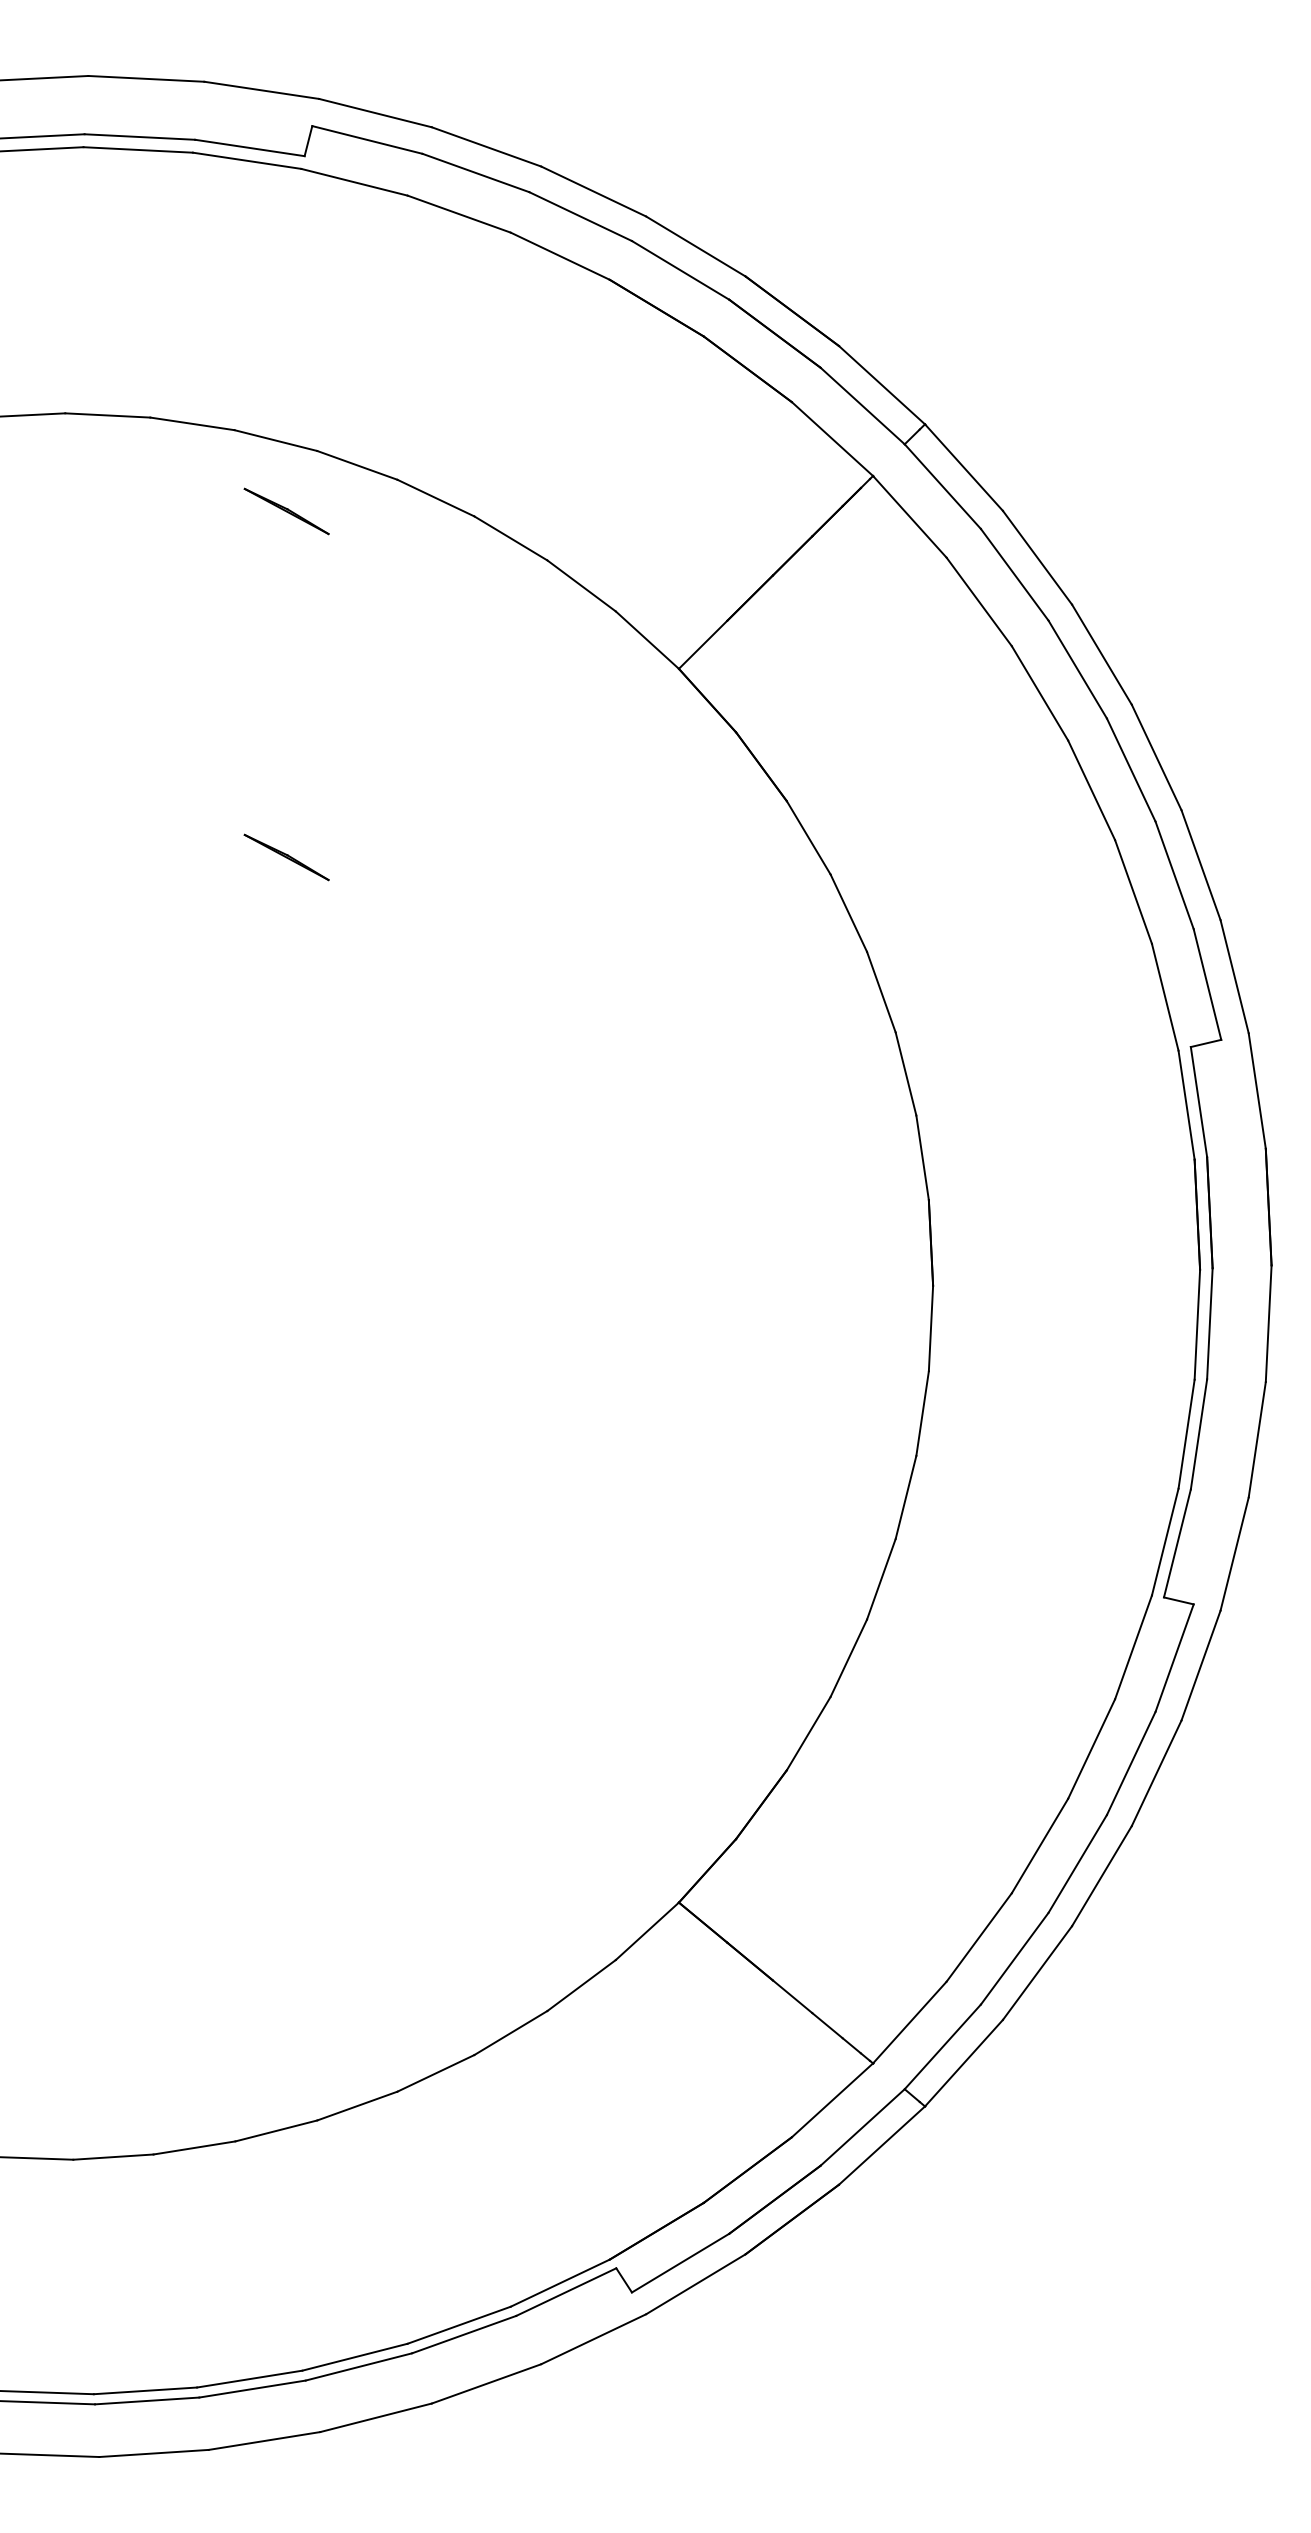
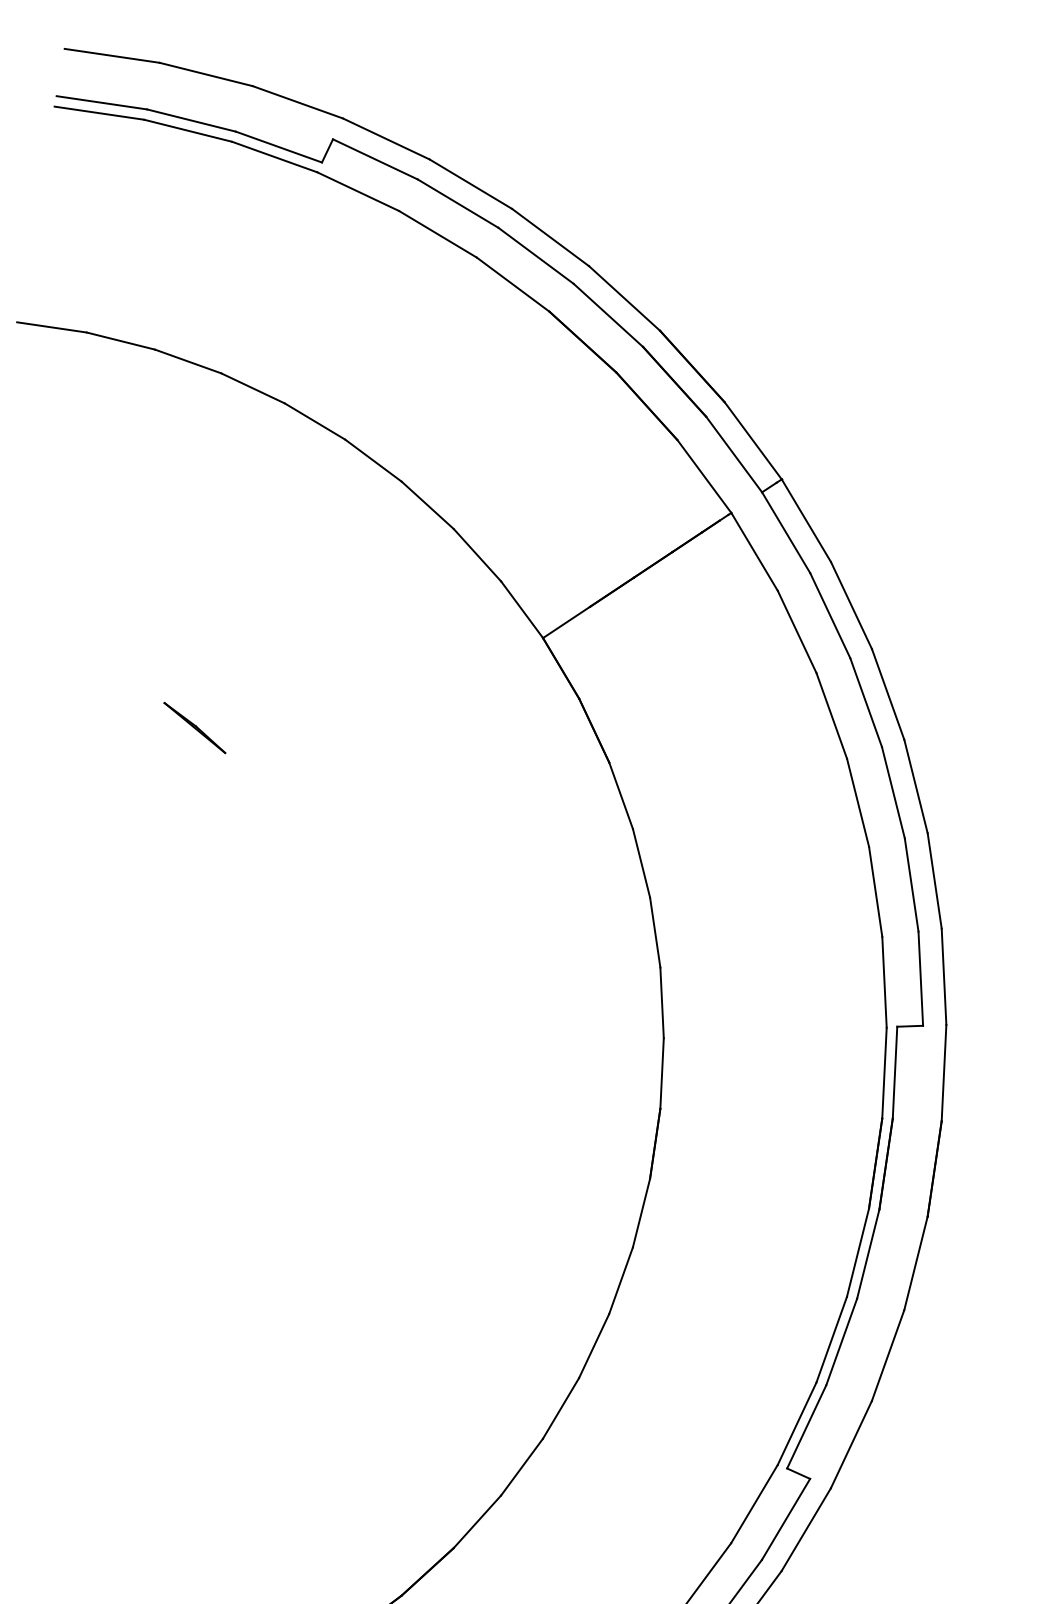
part: (286, 511) -> (250, 447), removed

